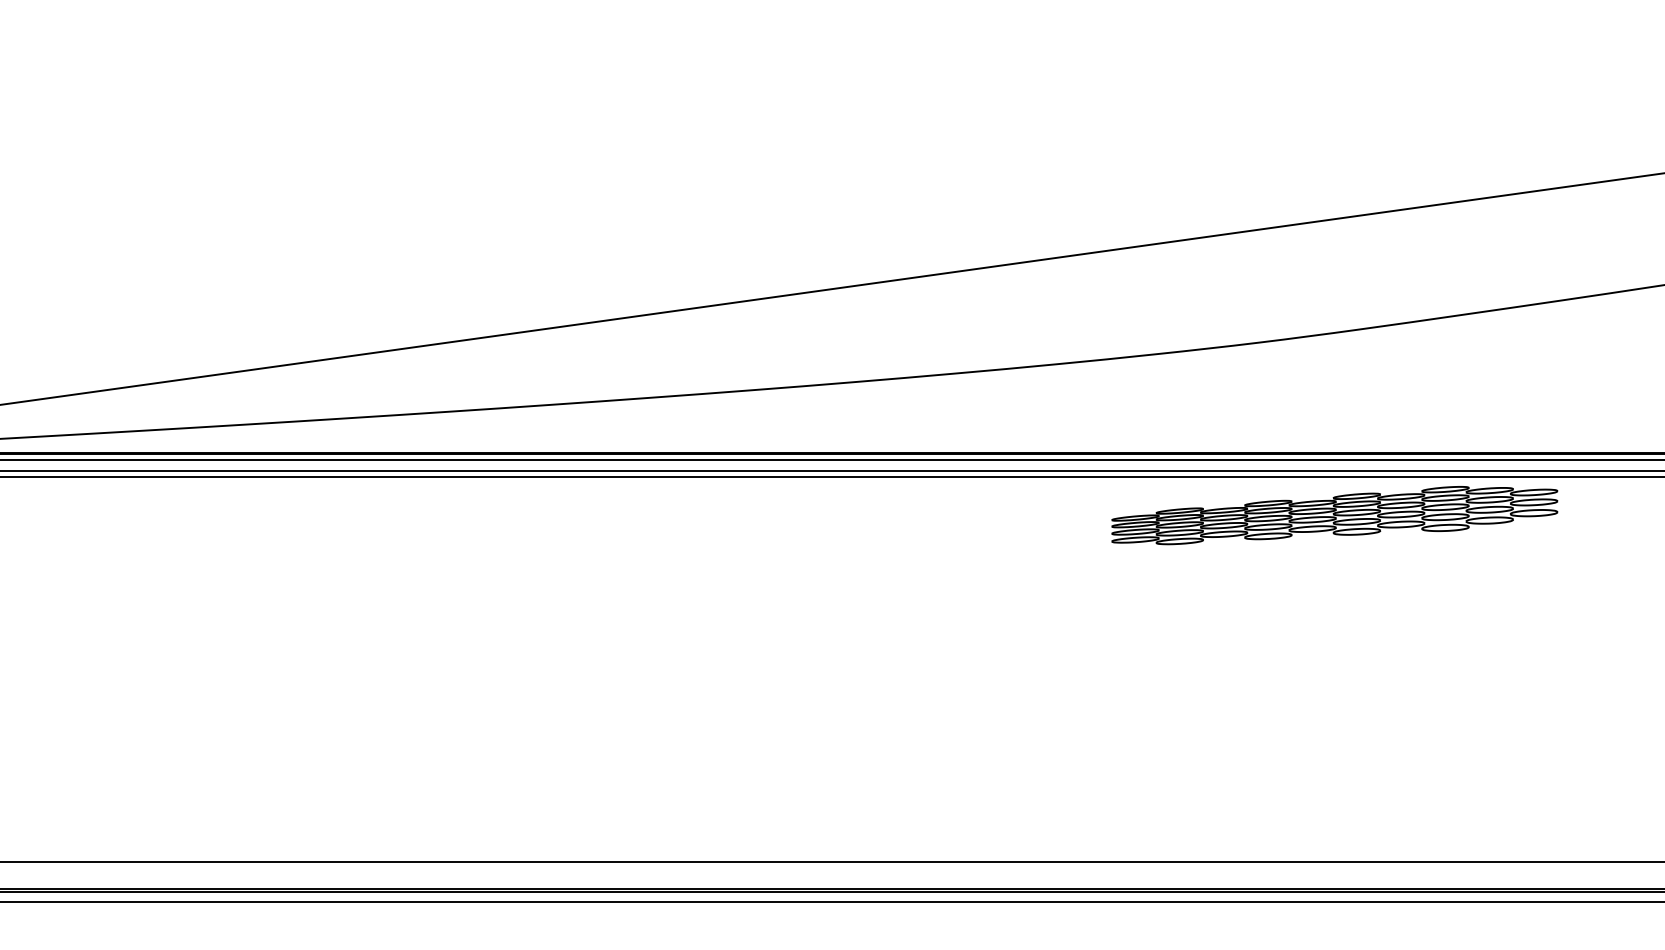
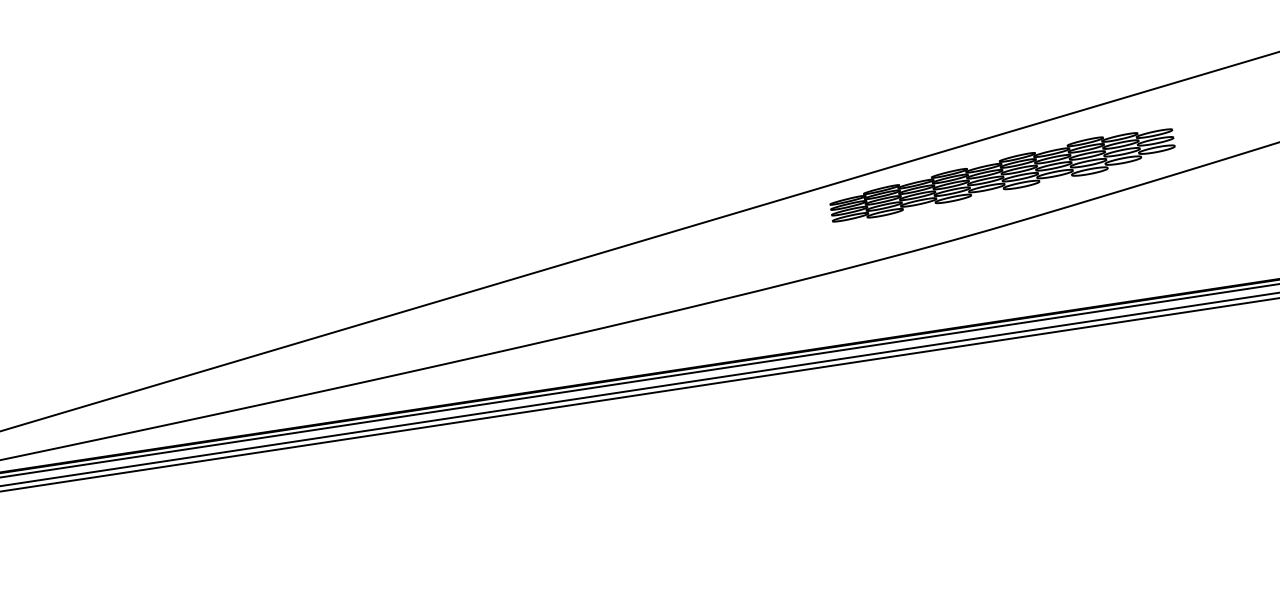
part: (1334, 515) -> (1002, 174), moved

